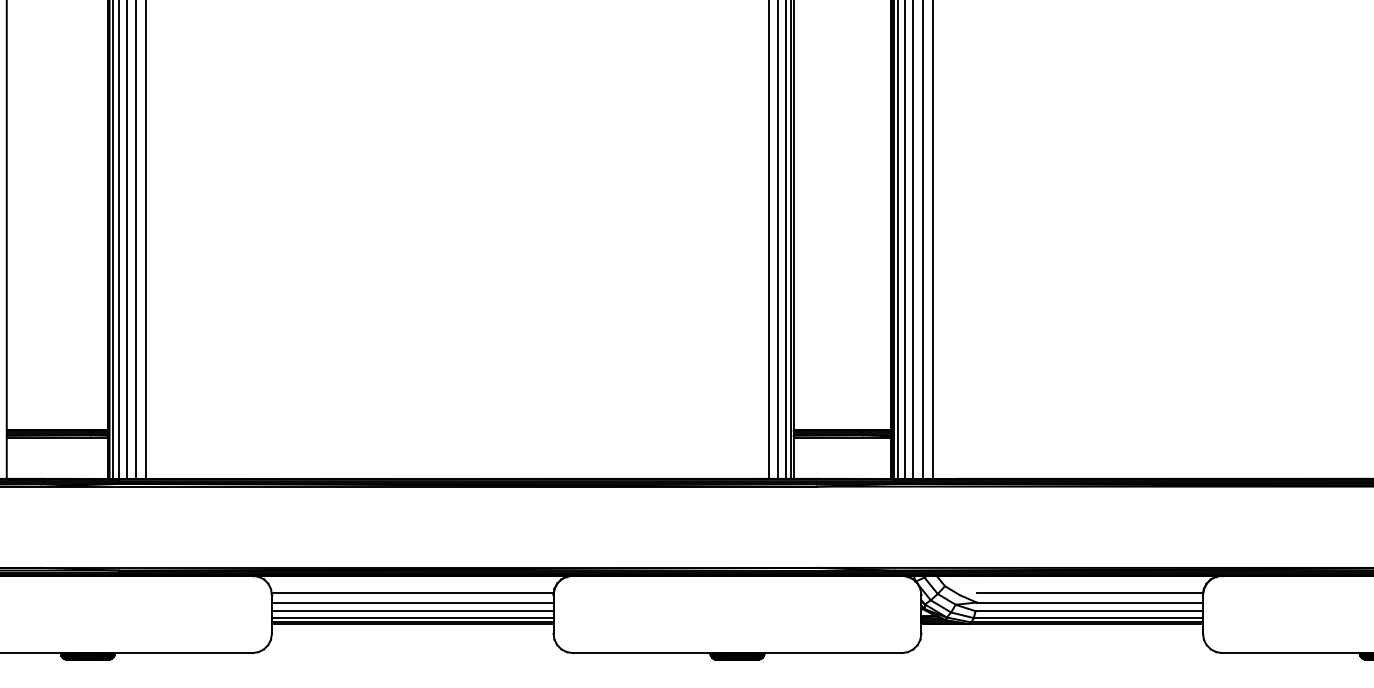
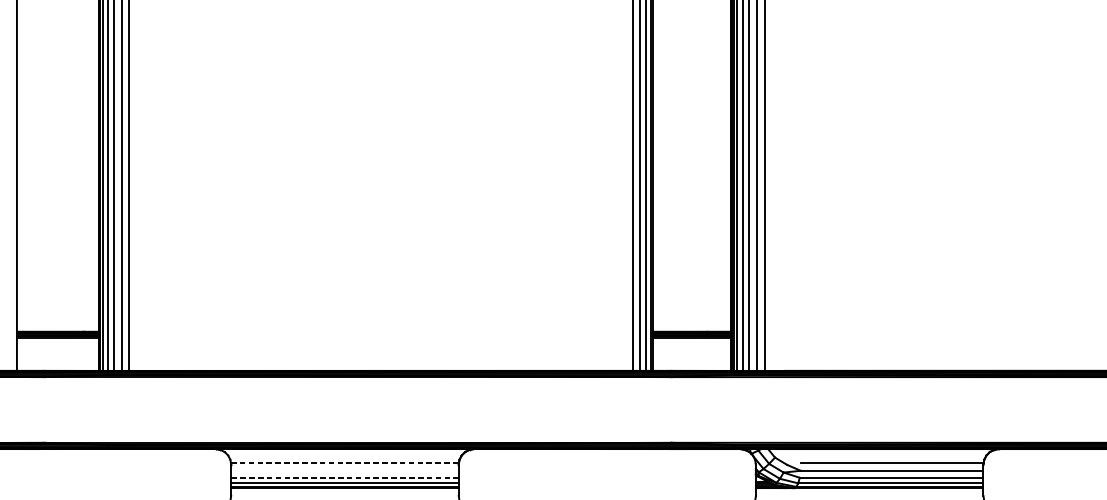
line: (413, 592) -> (345, 462), solid -> dashed
line: (412, 602) -> (344, 470), removed
line: (412, 611) -> (344, 478), solid -> dashed

